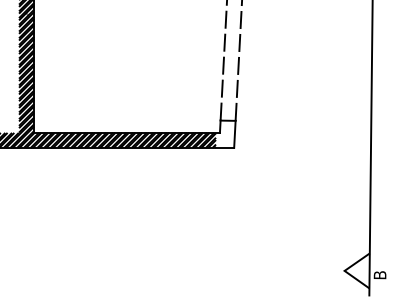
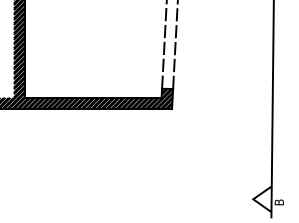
hatch: (225, 133) -> (165, 98), added

